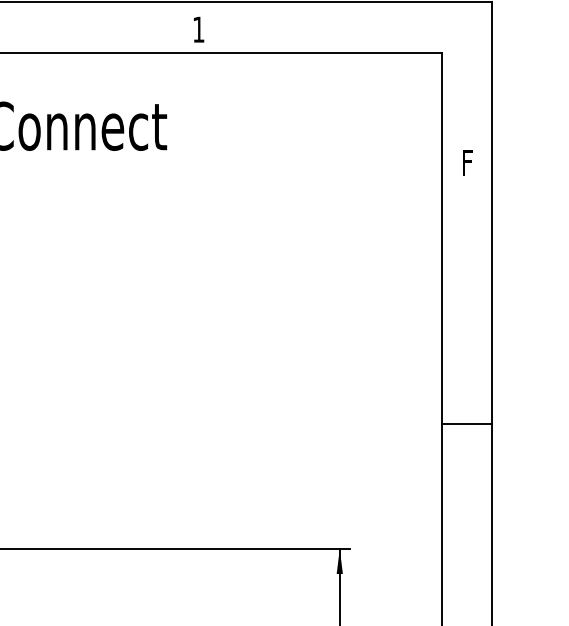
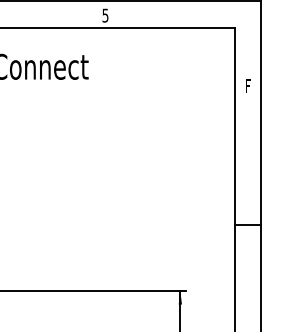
text: (198, 29) -> (105, 15), 1 -> 5

